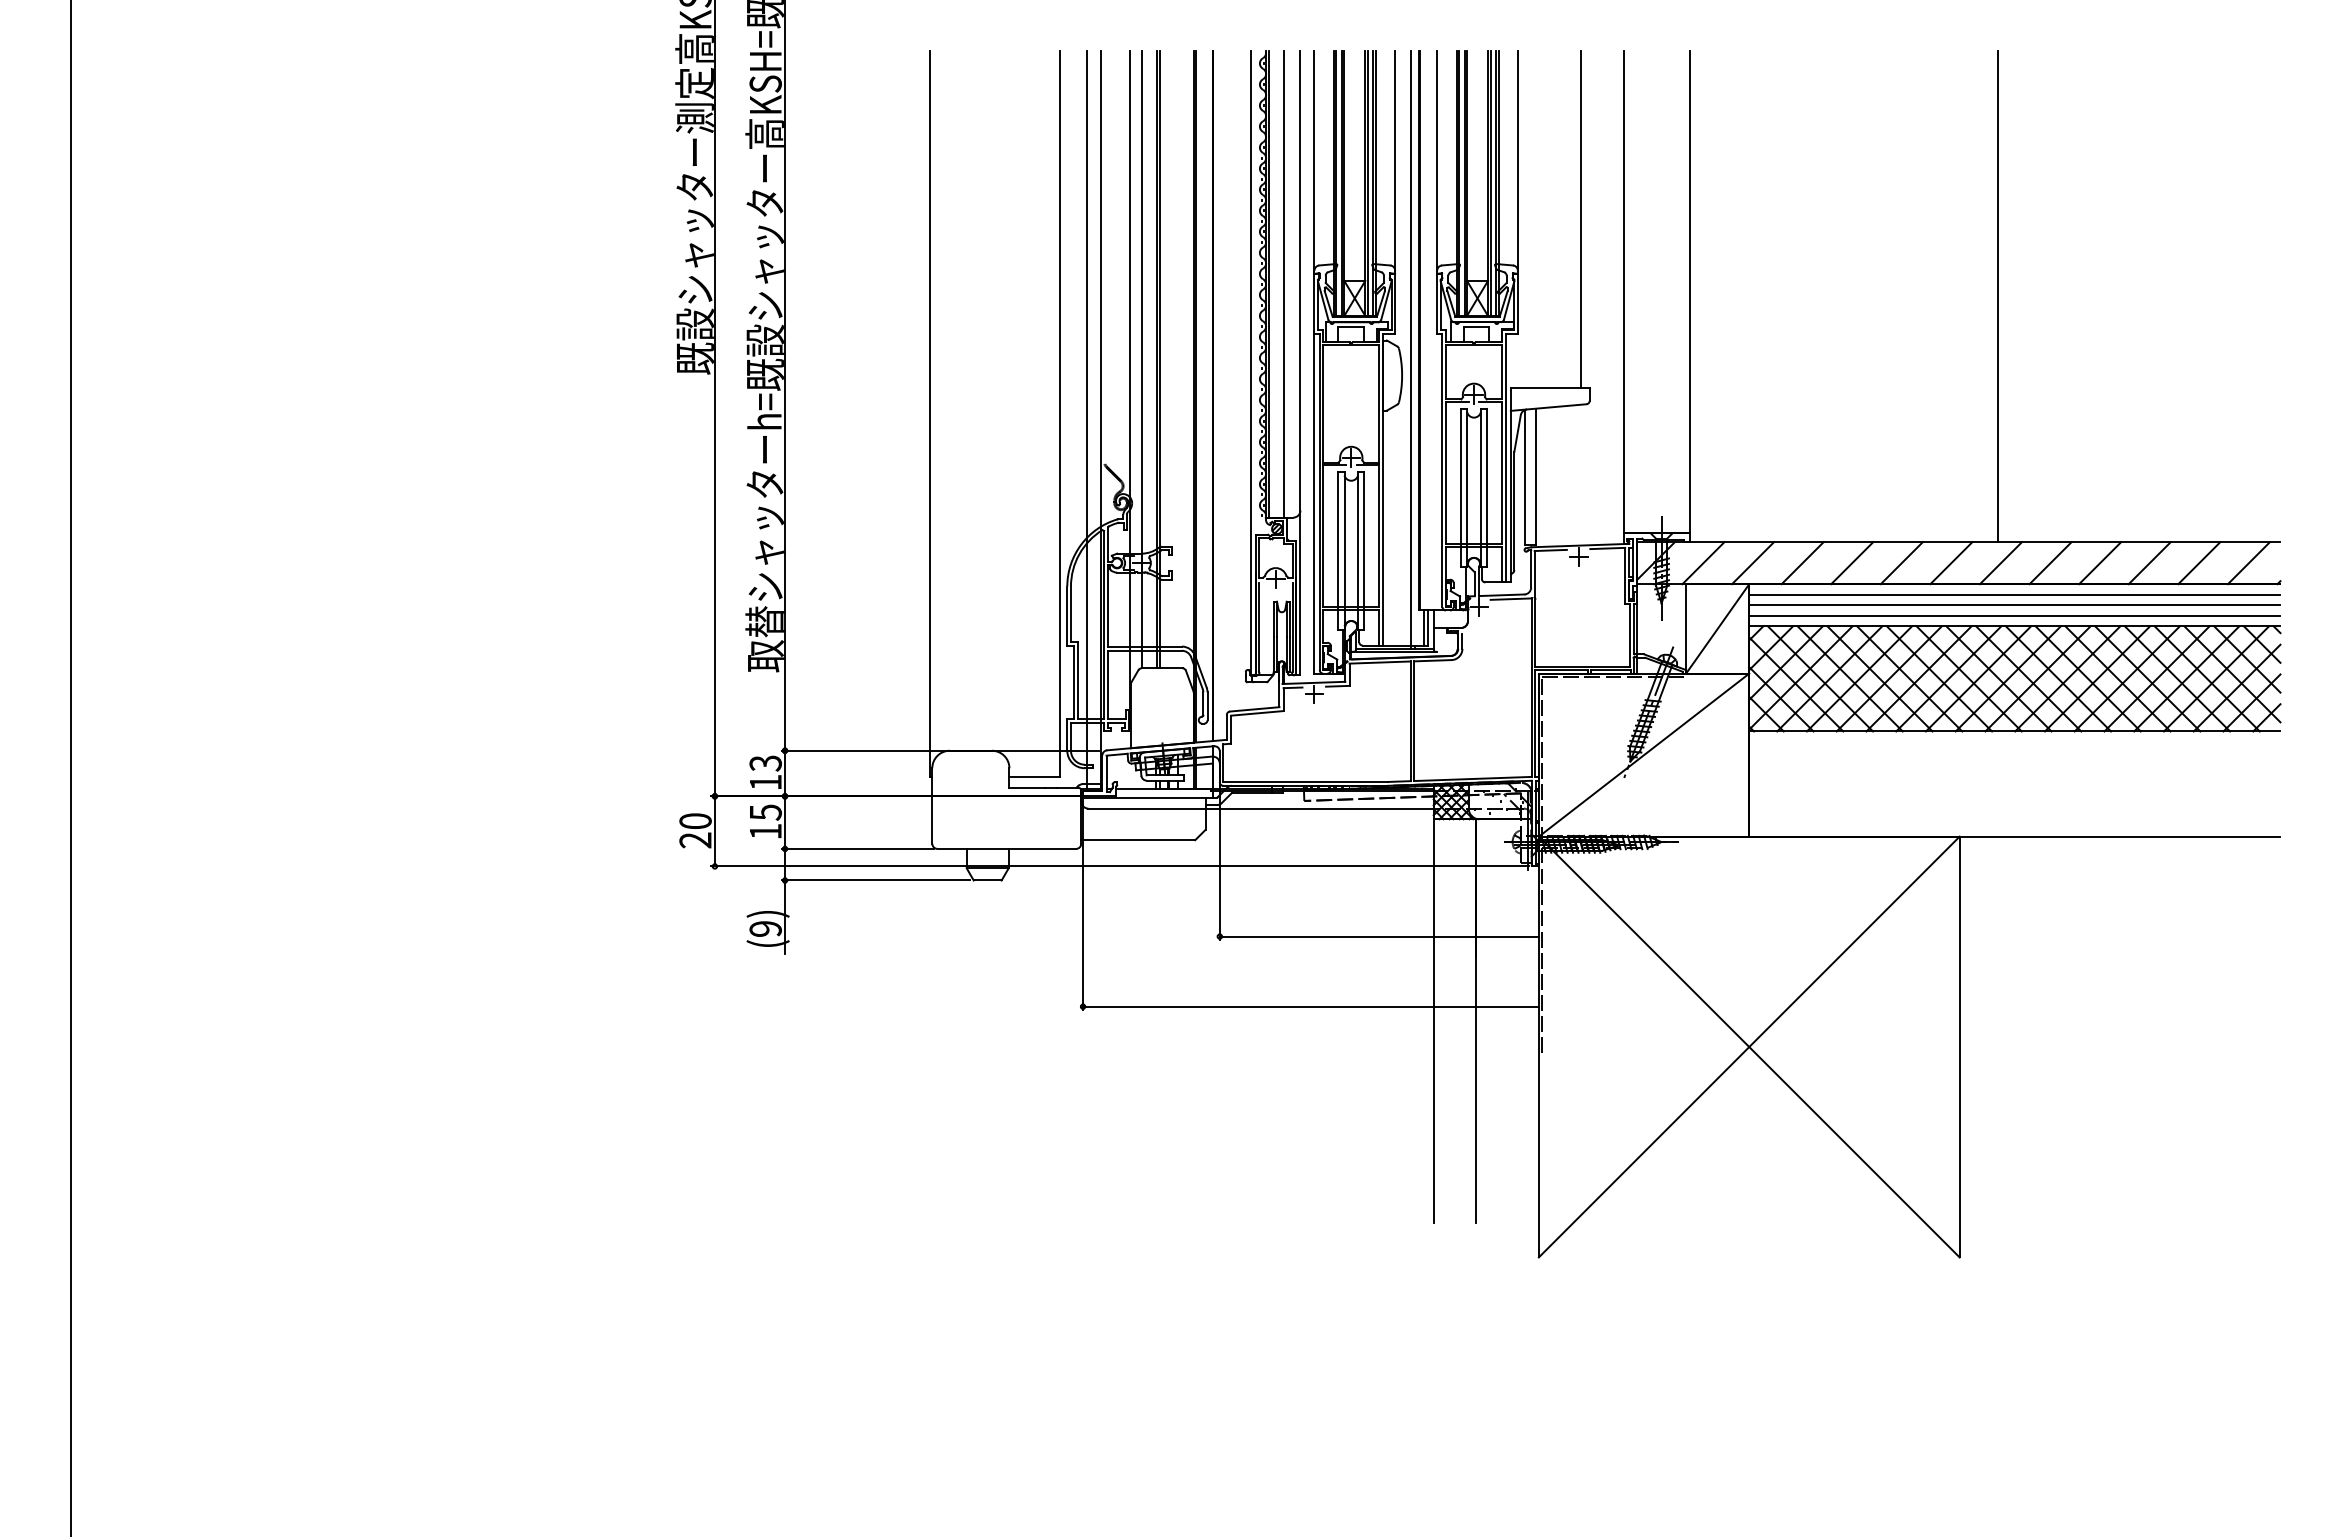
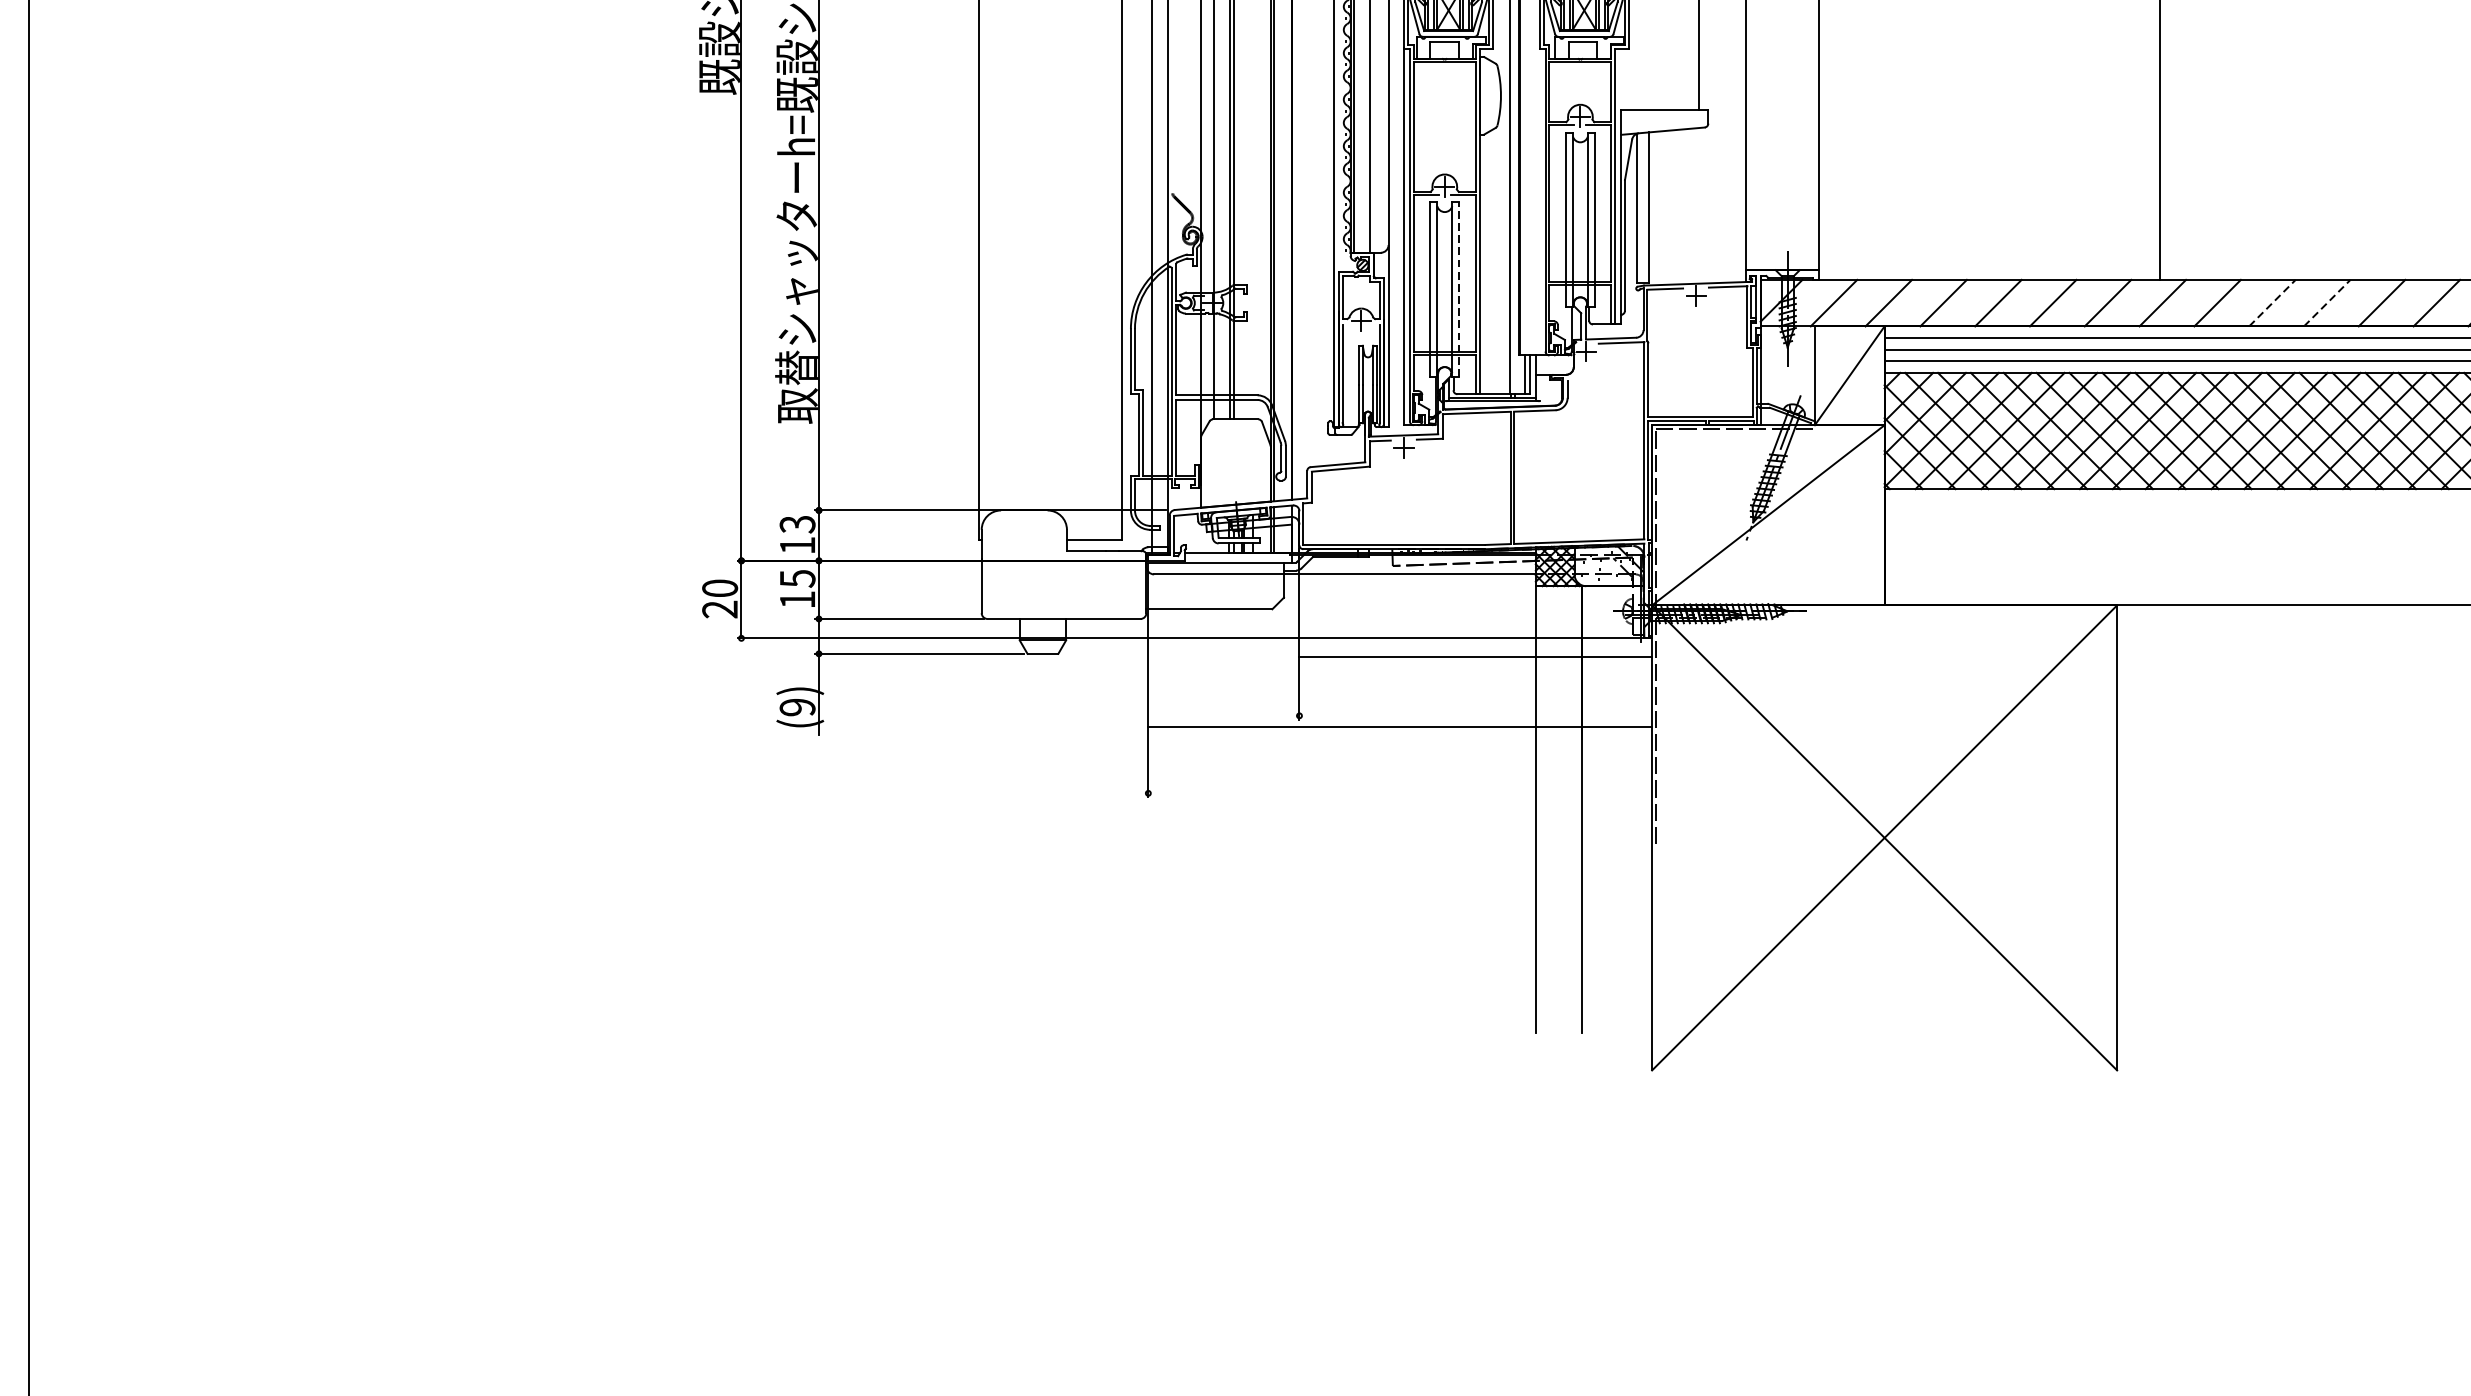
line: (1364, 550) -> (1459, 289), solid -> dashed
line: (2100, 563) -> (2272, 303), solid -> dashed
line: (2149, 563) -> (2326, 303), solid -> dashed
line: (1378, 936) -> (1474, 657), moved
line: (1310, 1006) -> (1399, 726), moved

